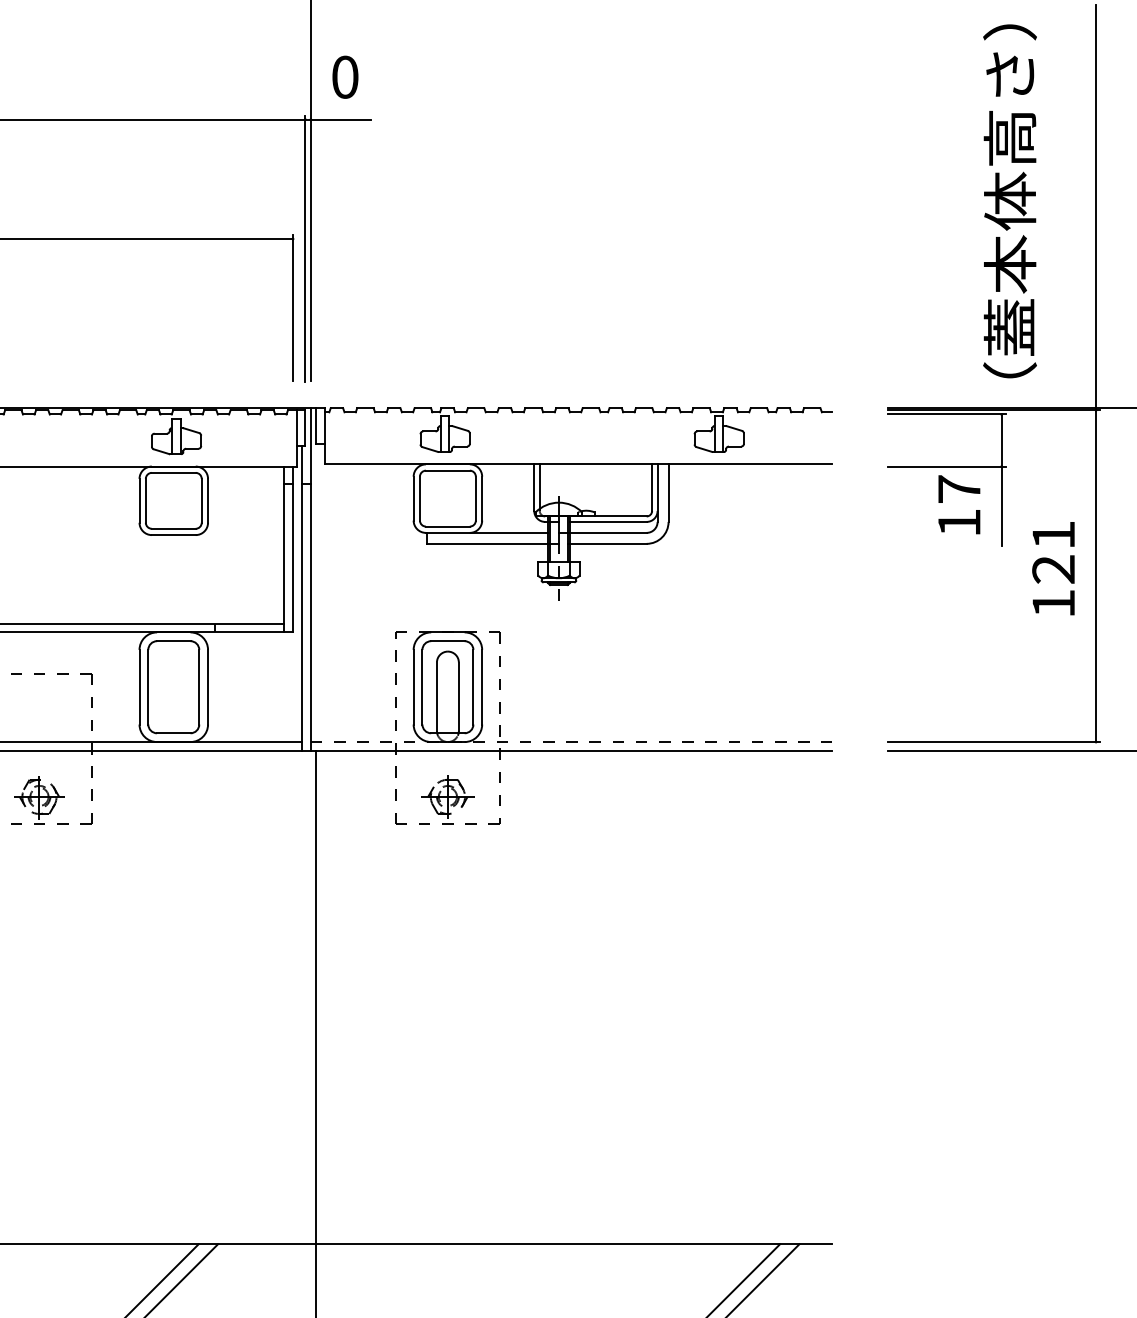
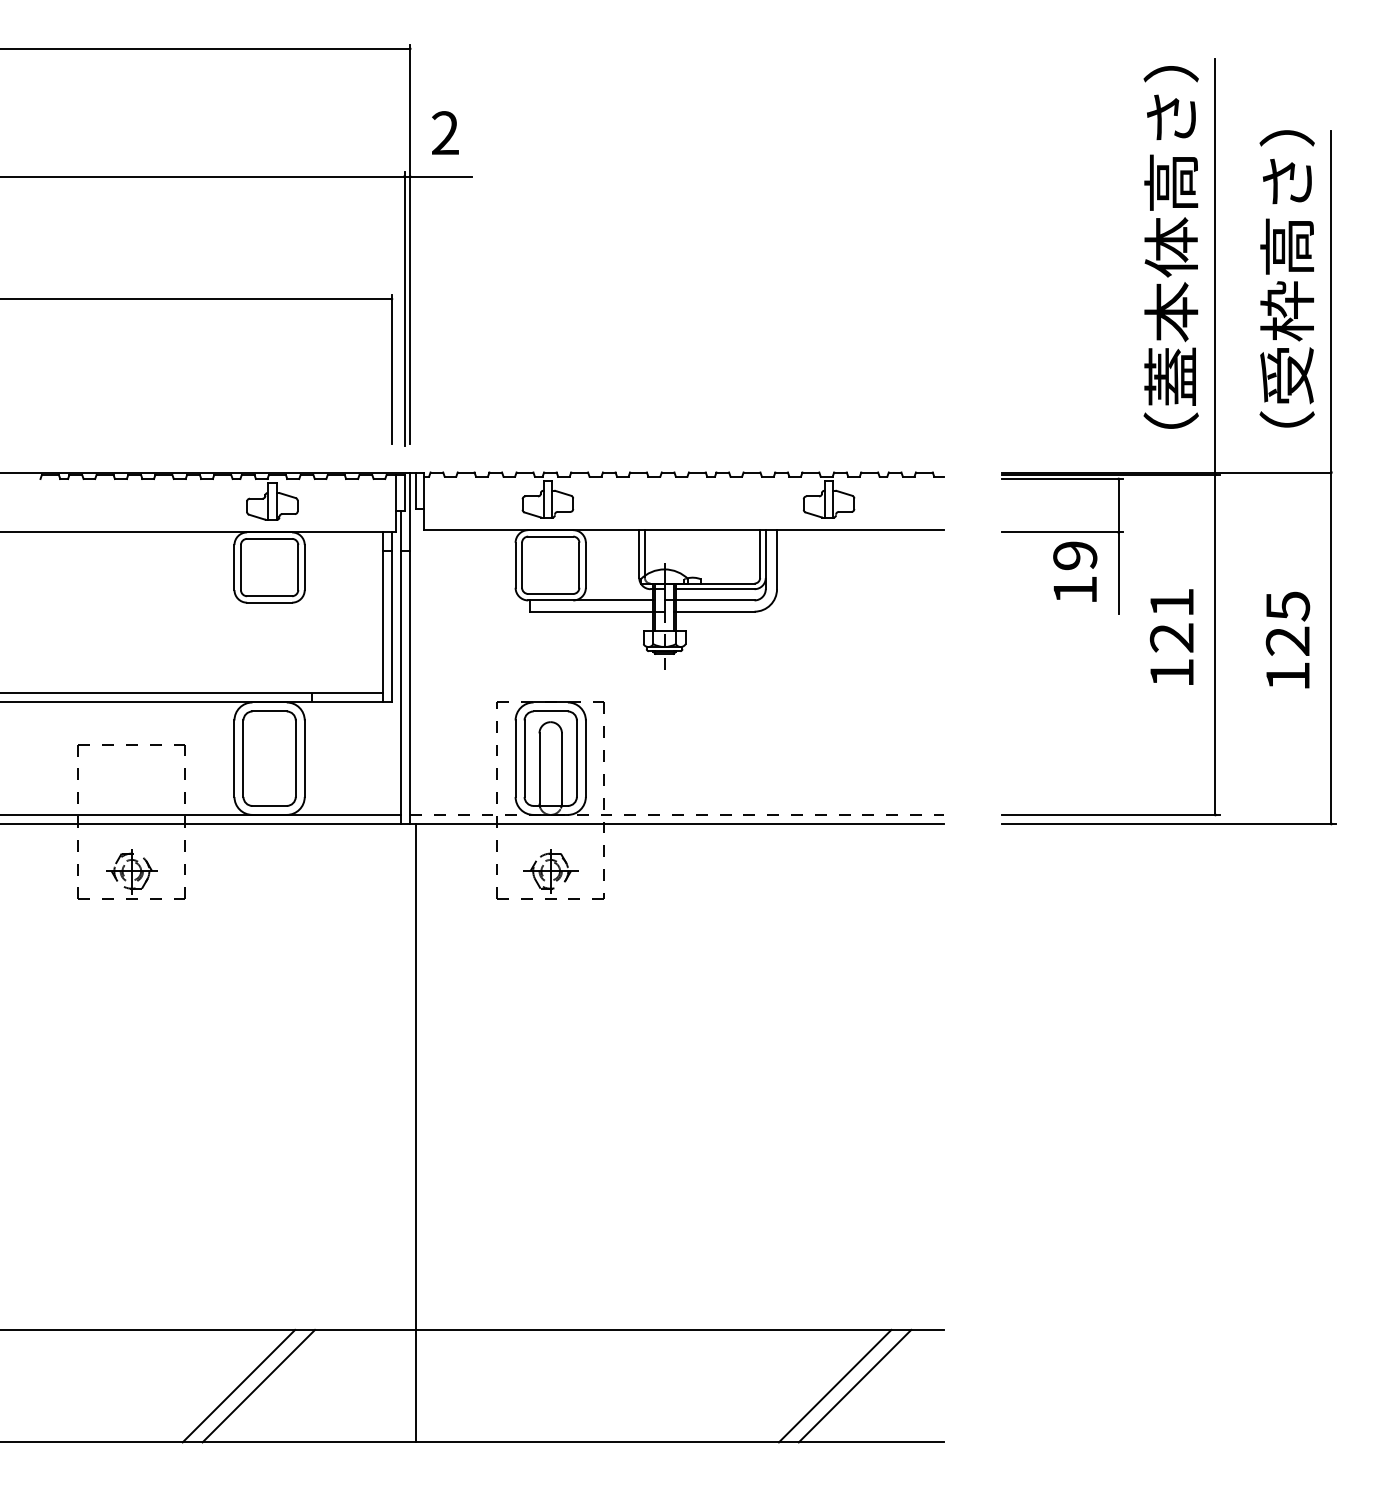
text: (345, 77) -> (445, 133), 0 -> 2
text: (1009, 201) -> (1170, 247), moved
text: (959, 489) -> (1075, 555), 17 -> 19

